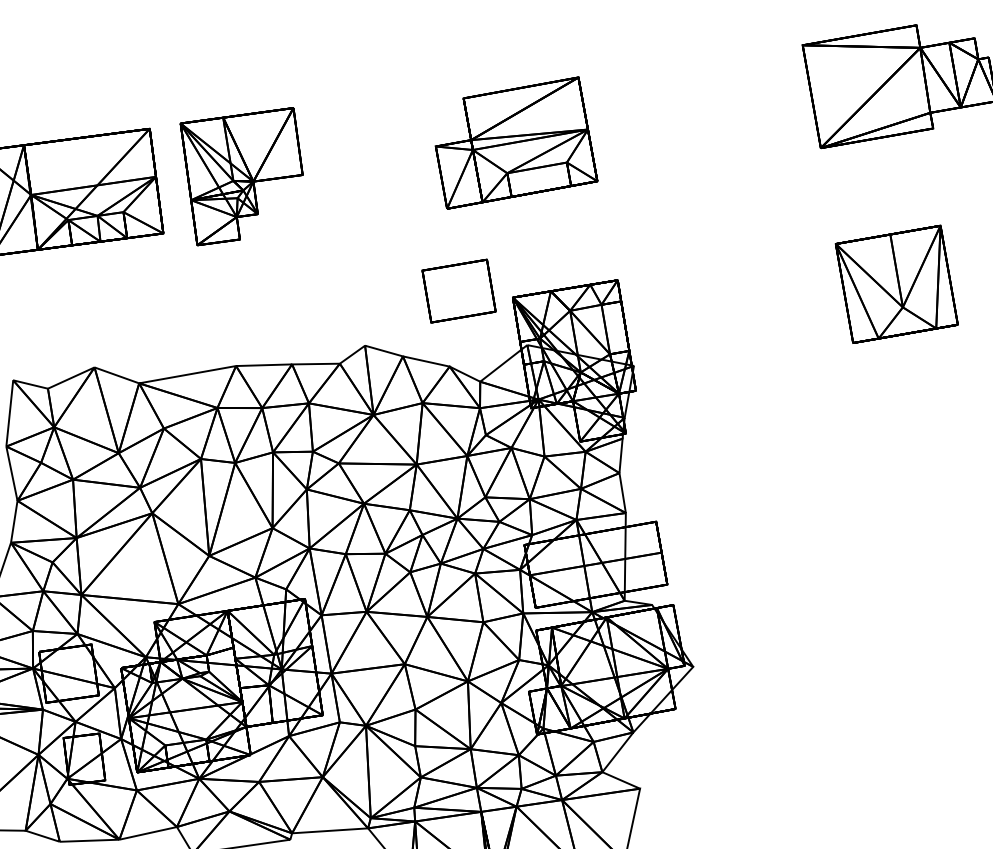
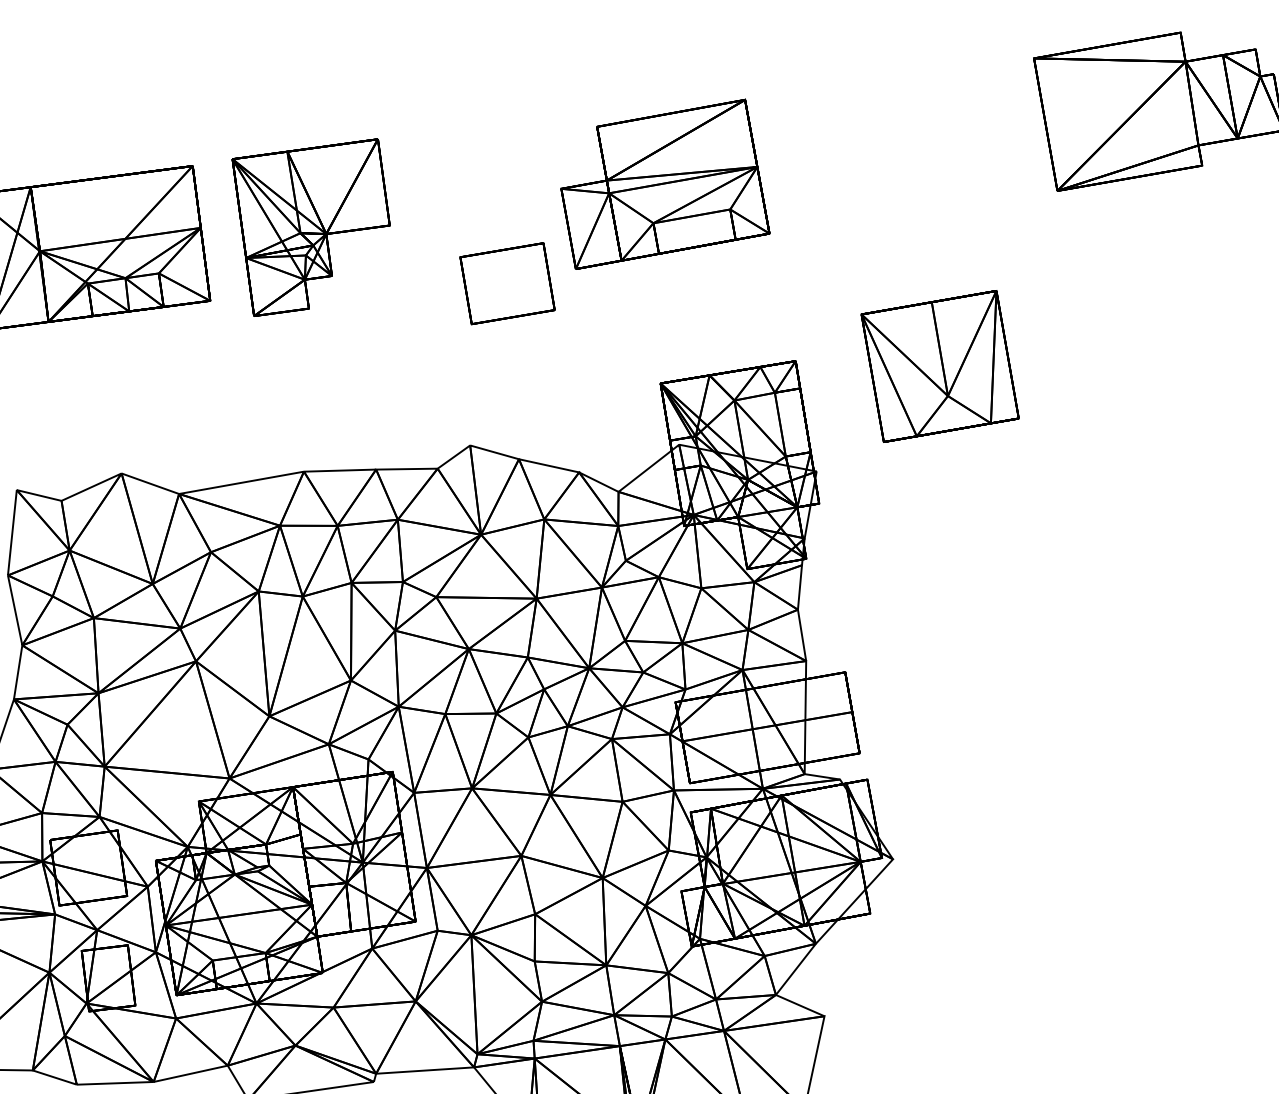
part: (896, 283) -> (939, 365), moved
part: (458, 290) -> (506, 282), moved

